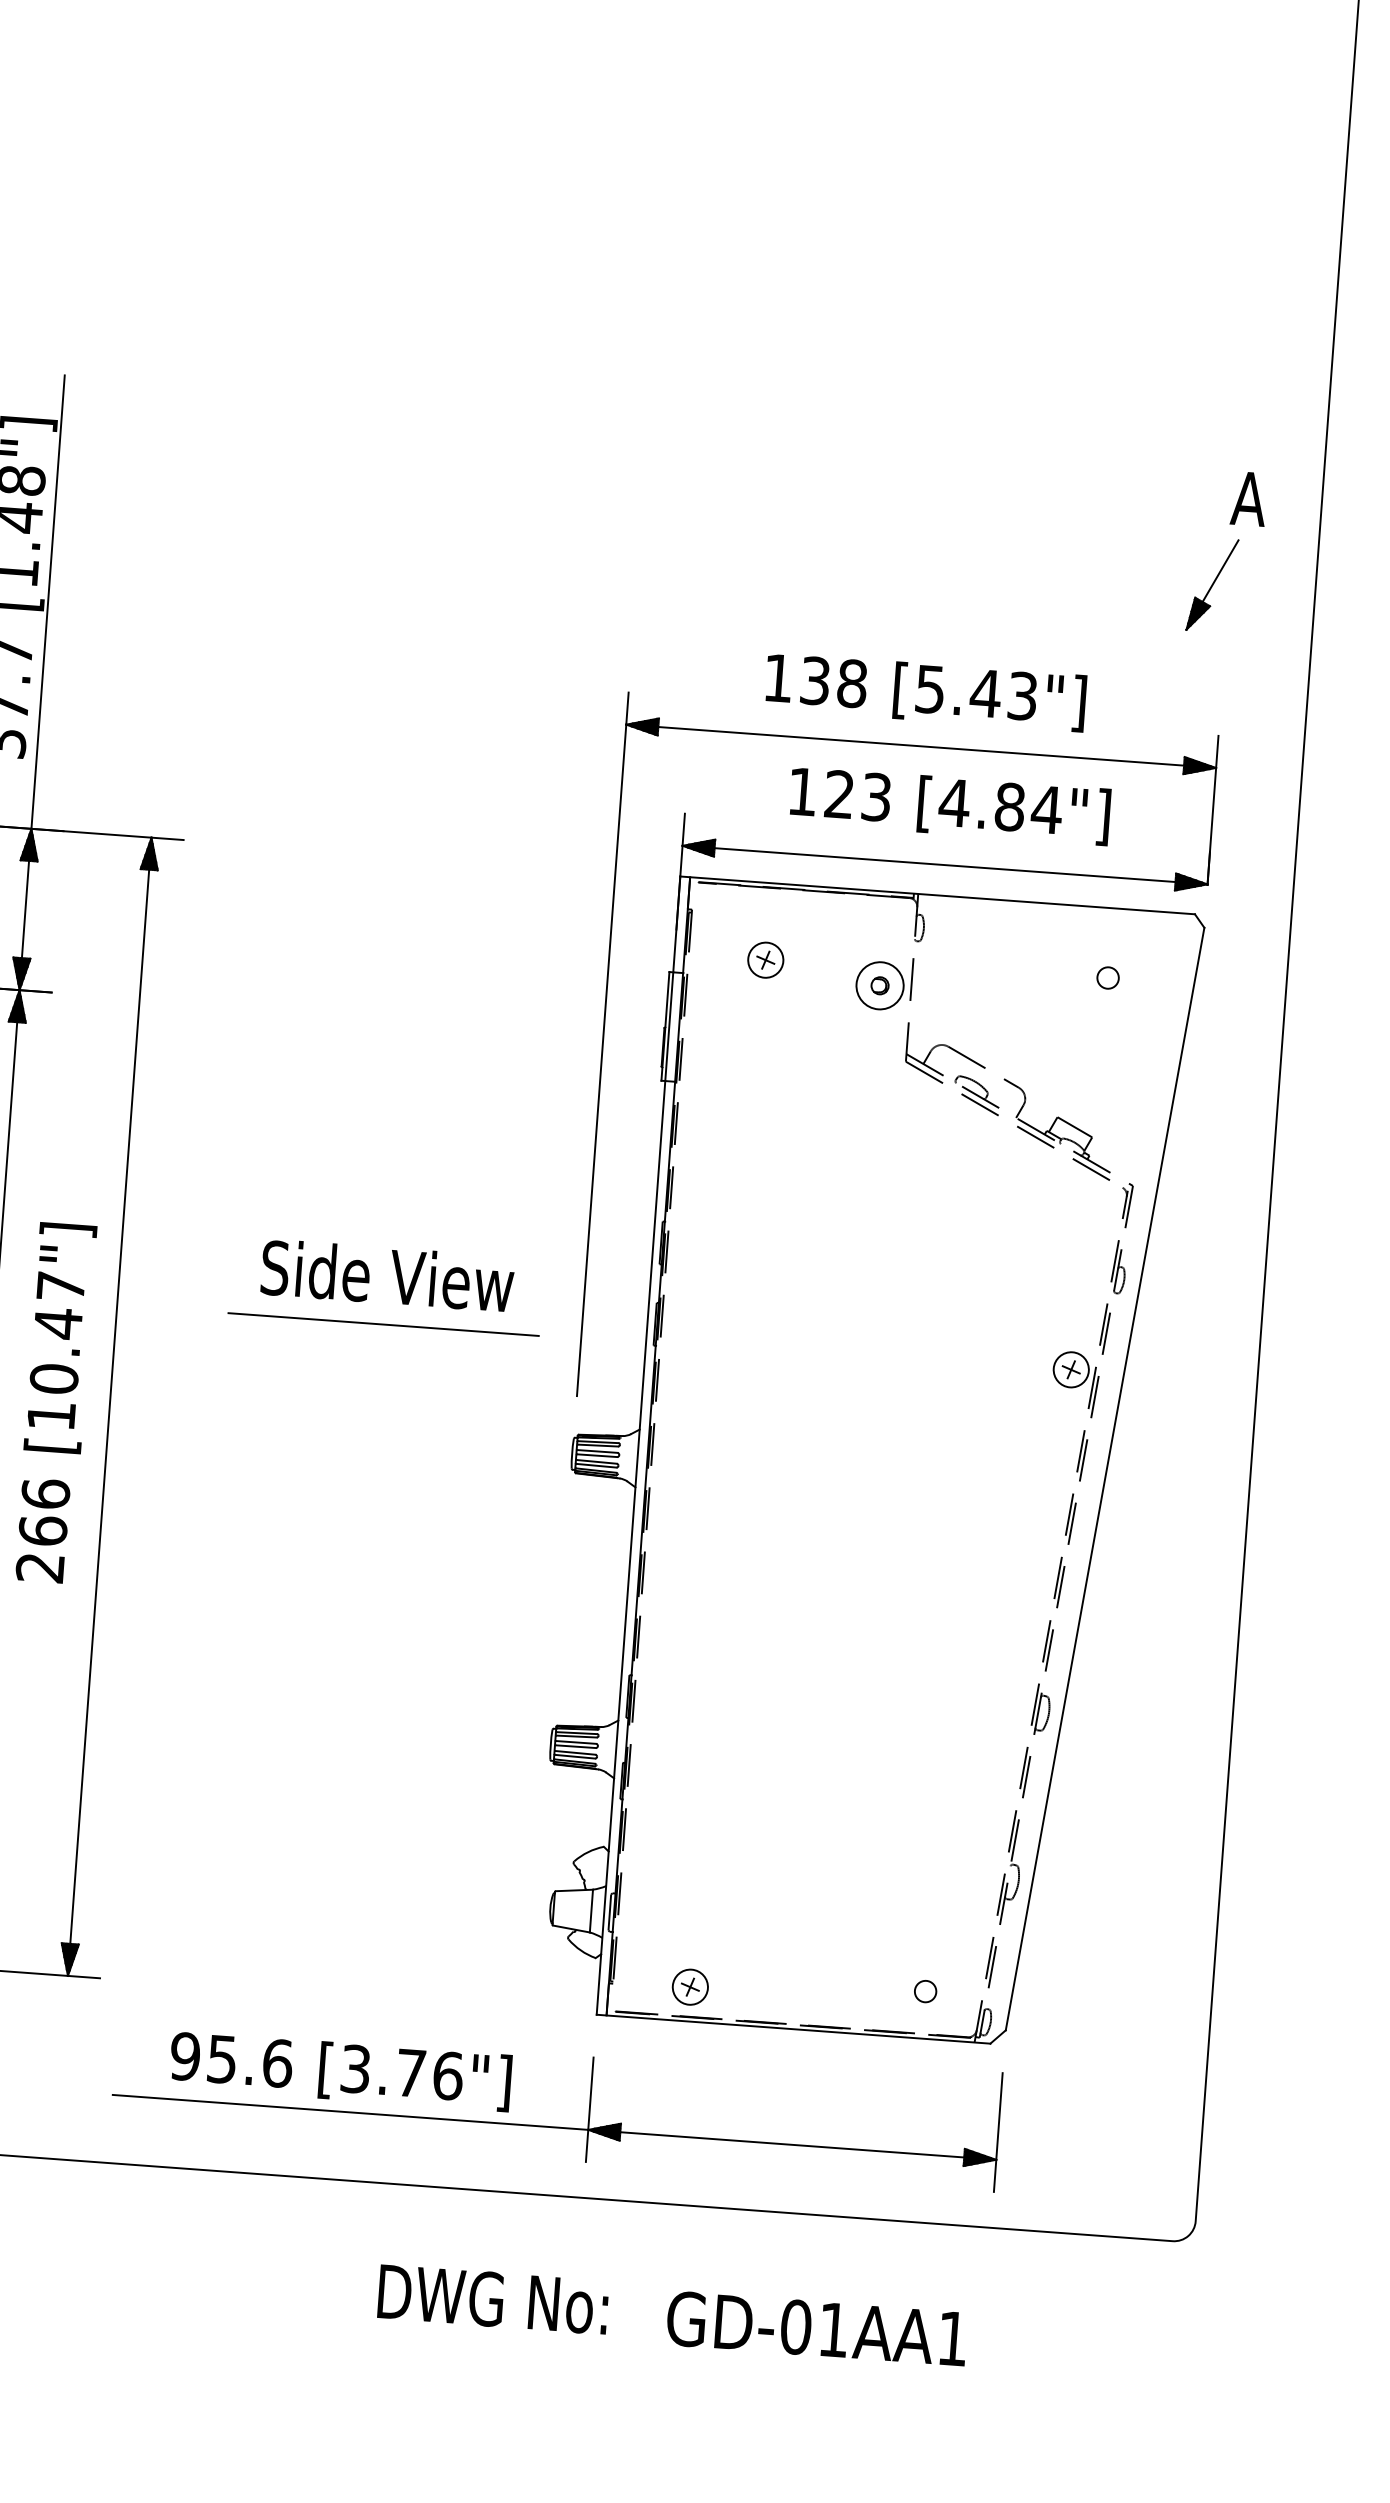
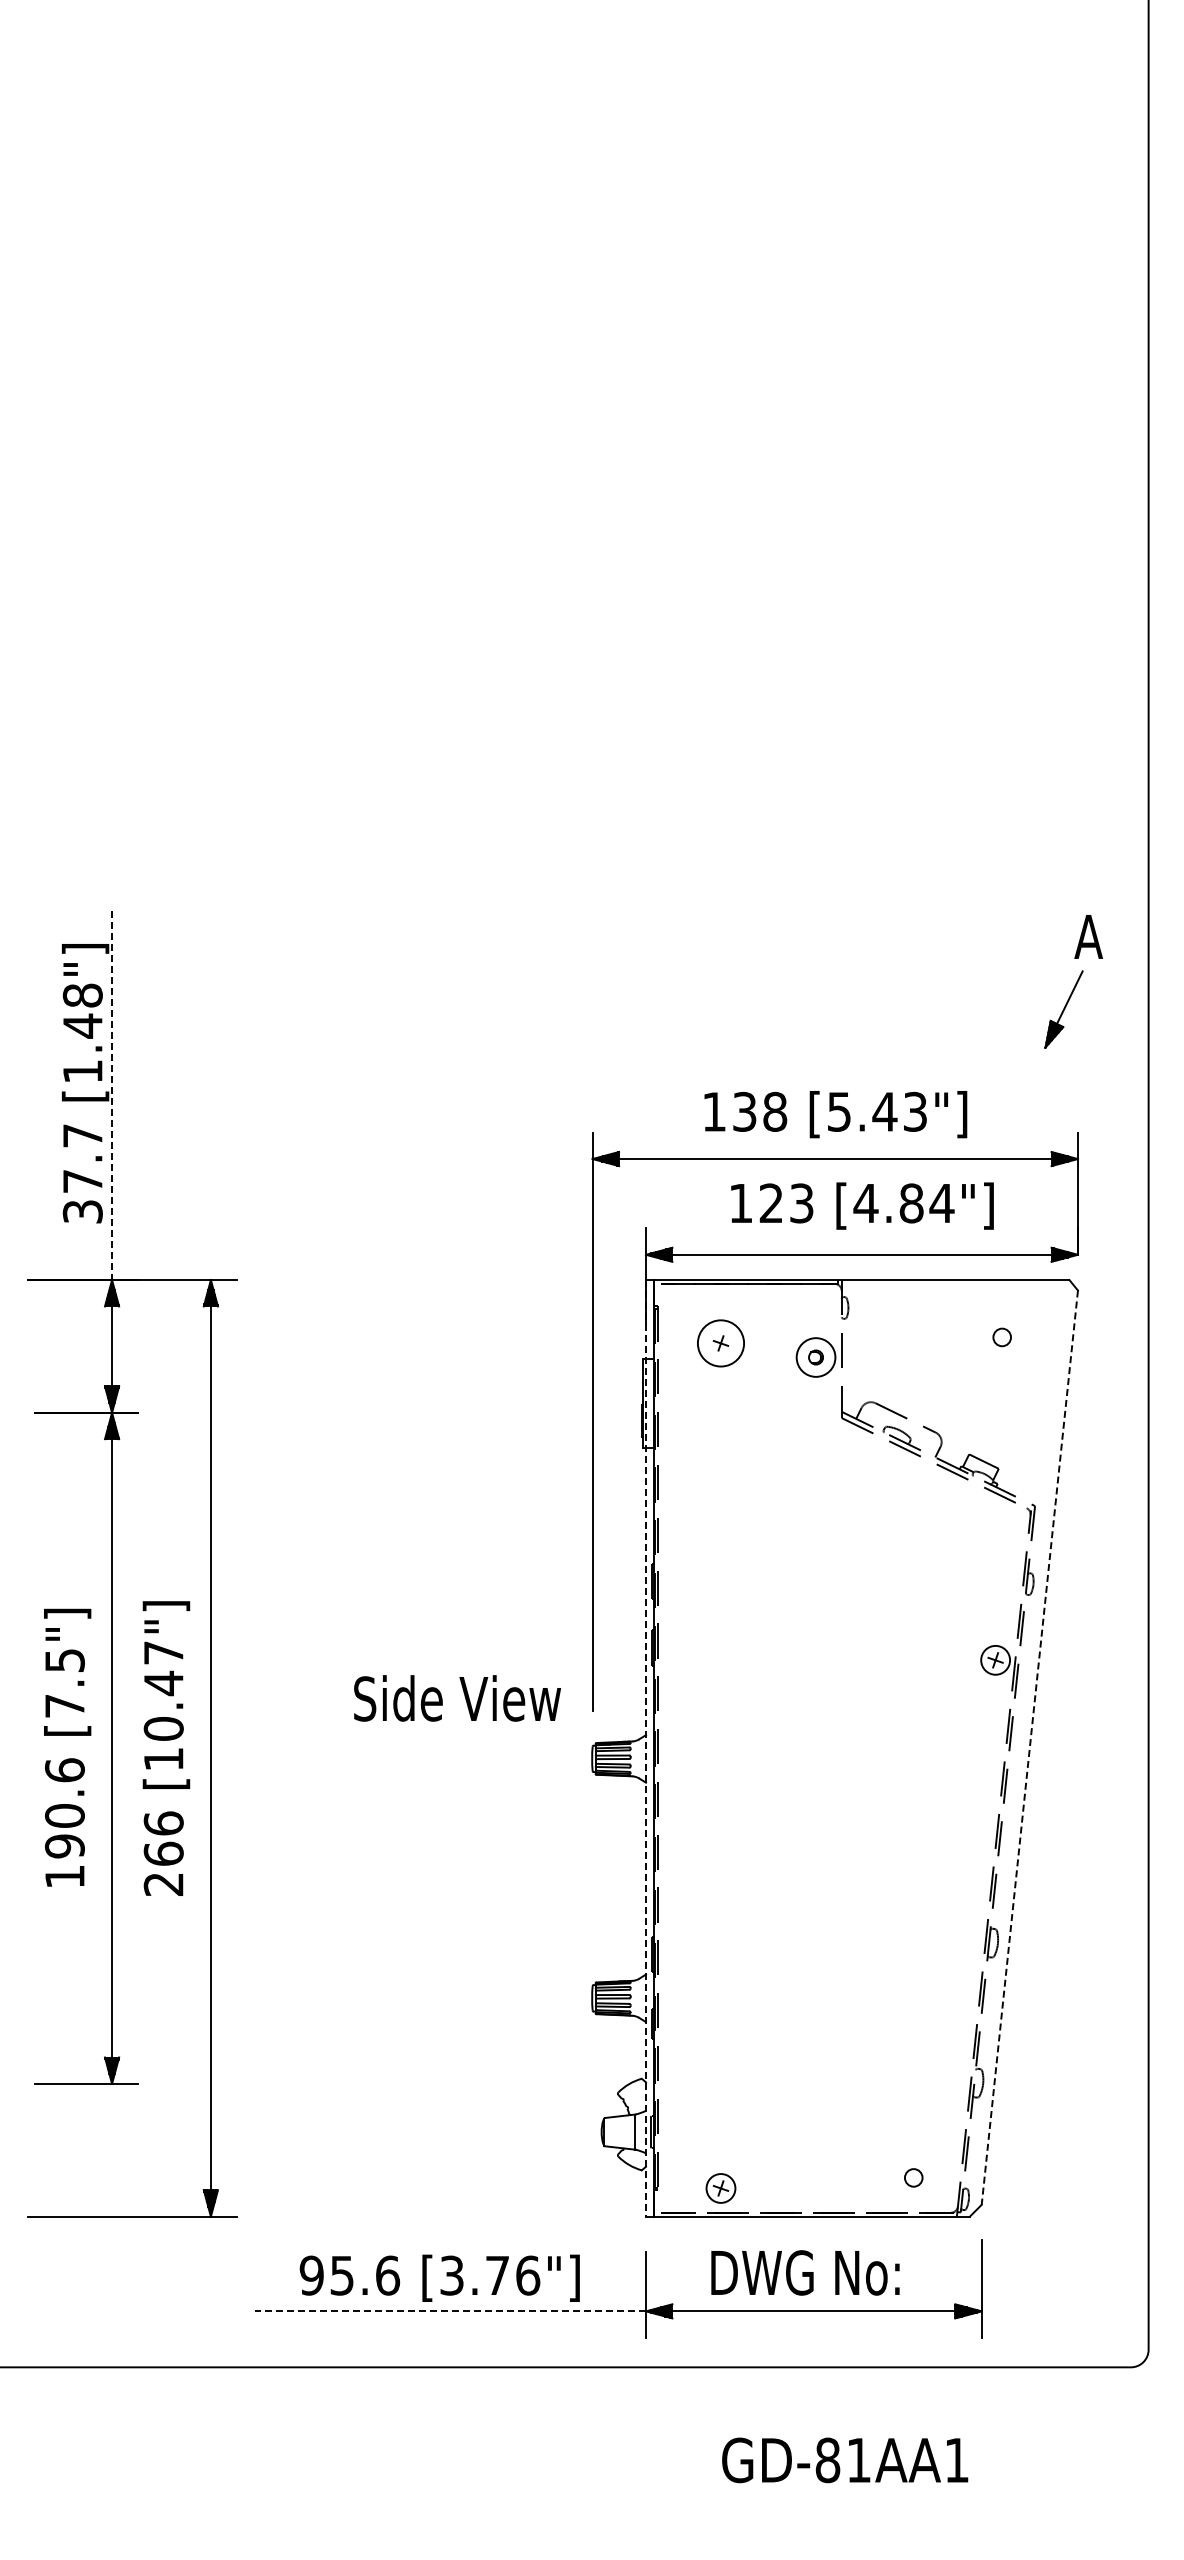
line: (48, 602) -> (112, 1093), solid -> dashed
circle: (765, 960) -> (720, 1343), size x1.6
text: (387, 1275) -> (457, 1698), moved
line: (382, 1324) -> (429, 1664), removed
line: (637, 1445) -> (645, 1748), solid -> dashed
line: (1104, 1478) -> (1029, 1747), solid -> dashed
line: (350, 2112) -> (450, 2311), solid -> dashed
text: (493, 2299) -> (805, 2272), moved
text: (795, 2326) -> (827, 2459), GD-01AA1 -> GD-81AA1

